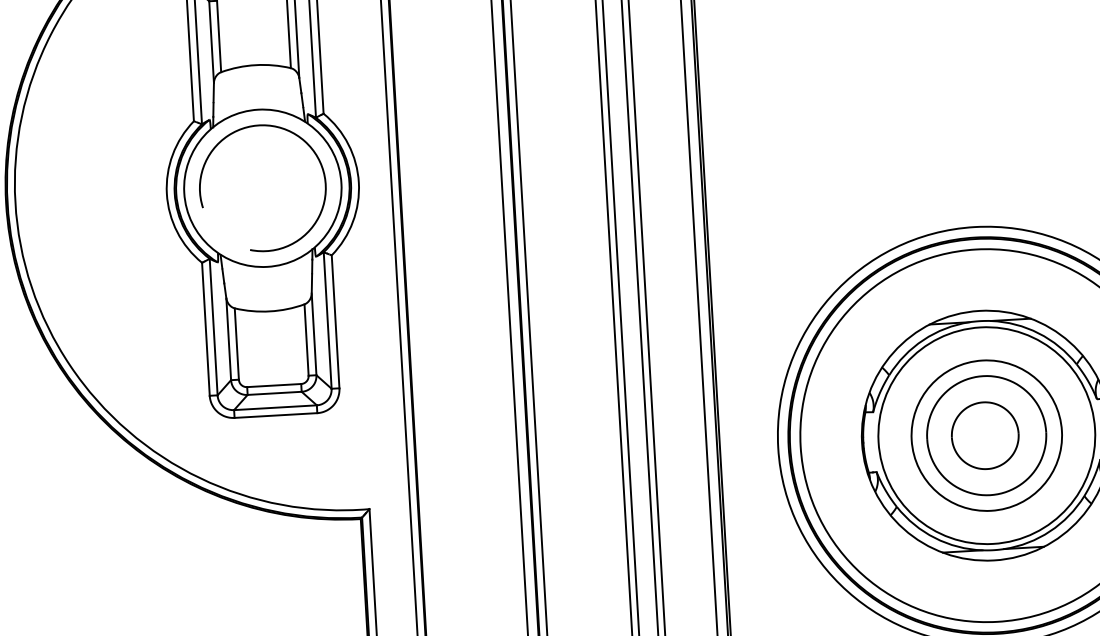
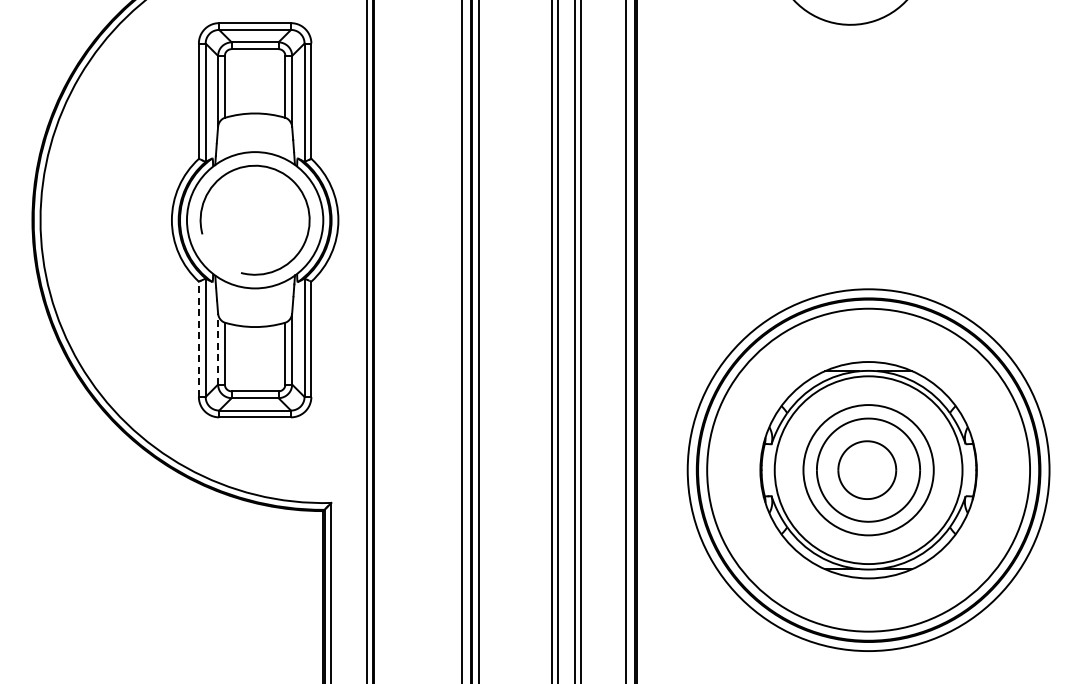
line: (205, 329) -> (198, 339), solid -> dashed
line: (229, 338) -> (218, 348), solid -> dashed

